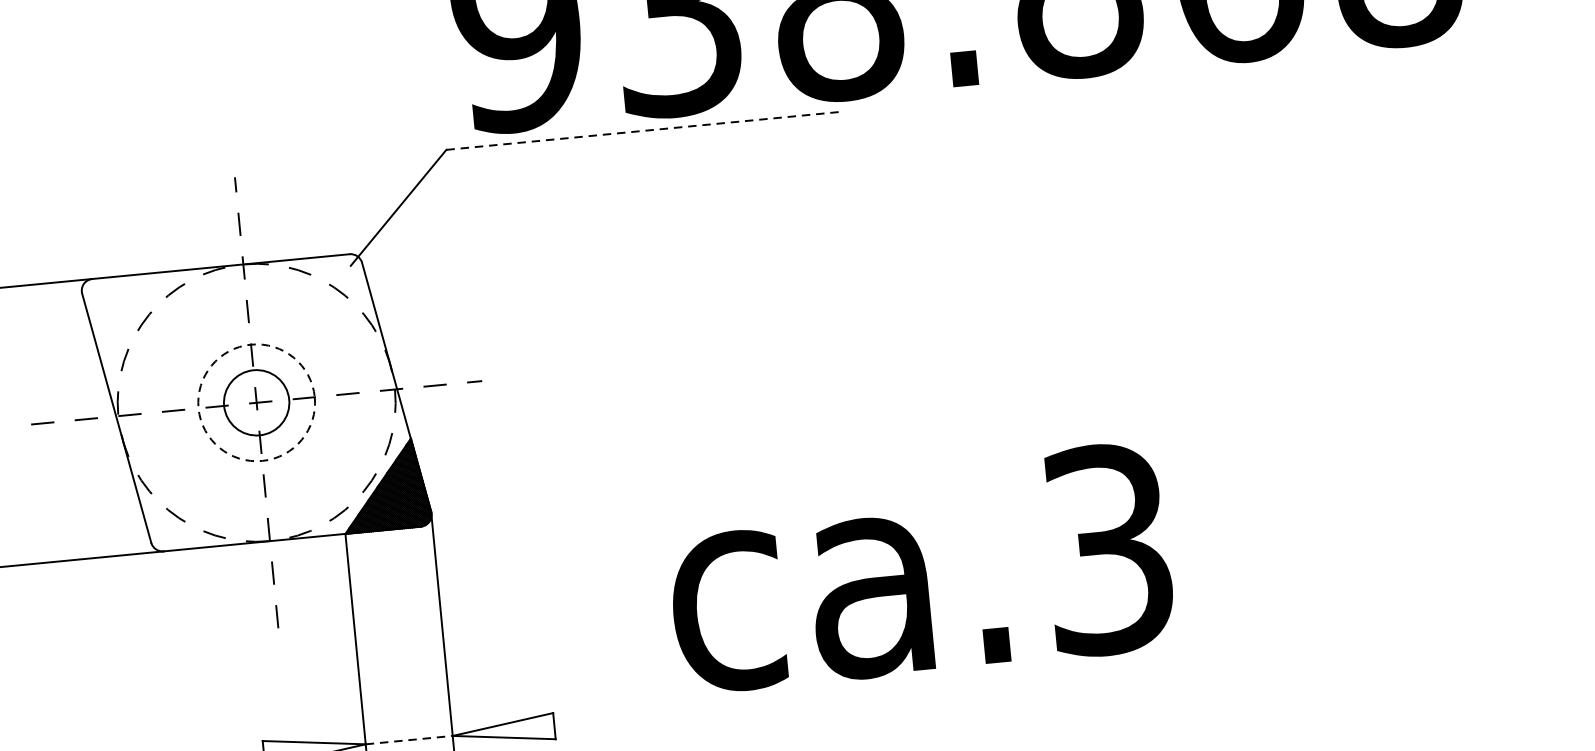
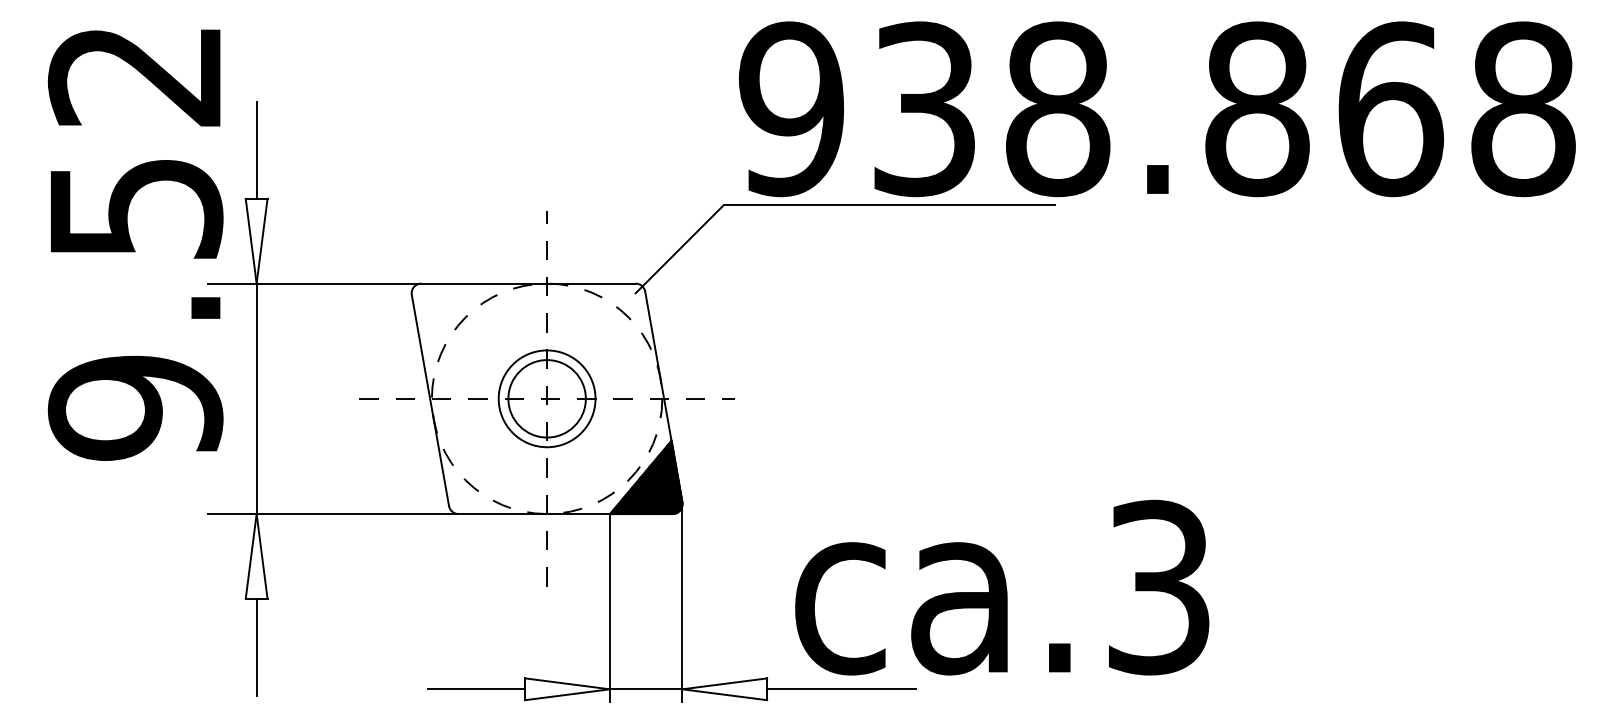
line: (645, 131) -> (889, 205), dashed -> solid
circle: (255, 402) -> (546, 398), dashed -> solid
circle: (255, 402) -> (546, 398), size x1.43
text: (920, 567) -> (1002, 587), moved
line: (643, 717) -> (841, 689), added
line: (409, 740) -> (646, 689), dashed -> solid

